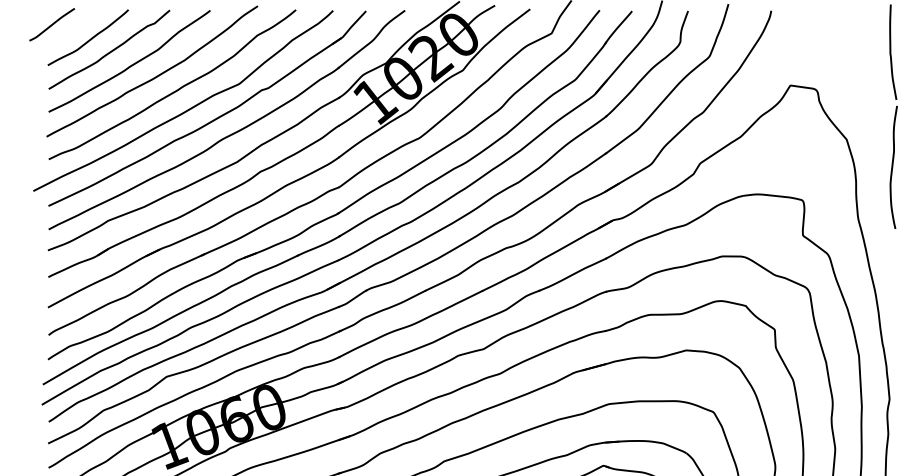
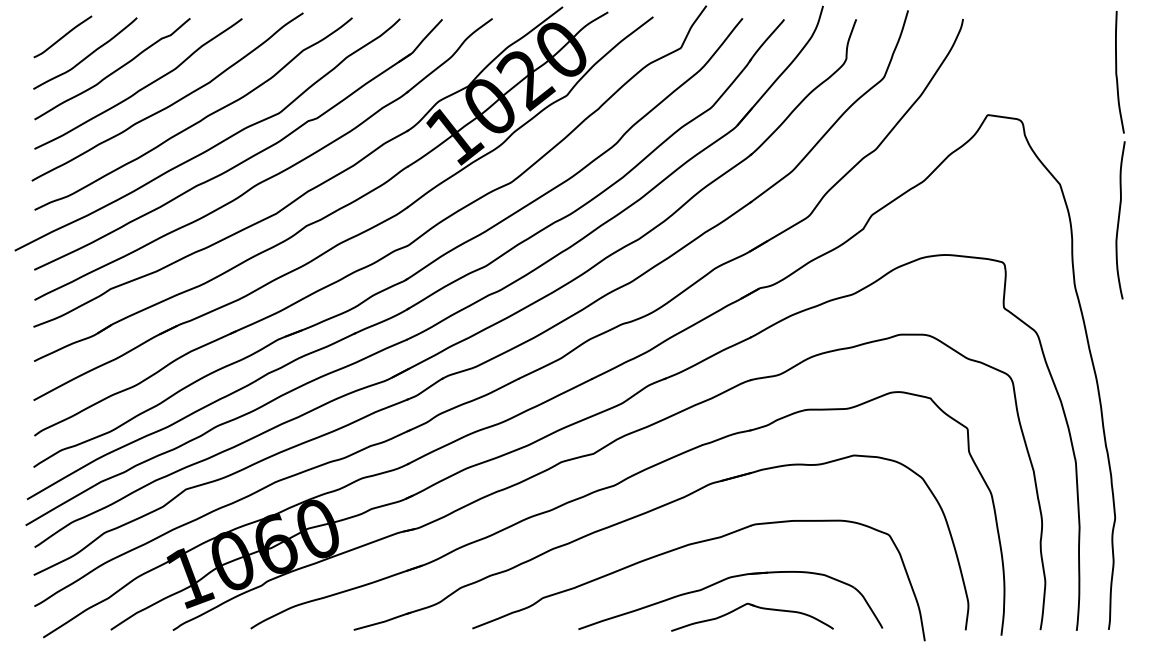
curve: (51, 24) -> (62, 36), moved

